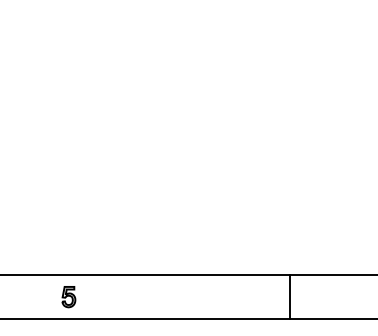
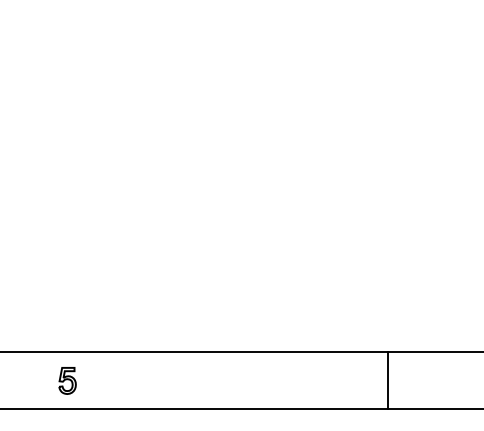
line: (289, 296) -> (387, 380), moved
part: (68, 297) -> (67, 381), moved

